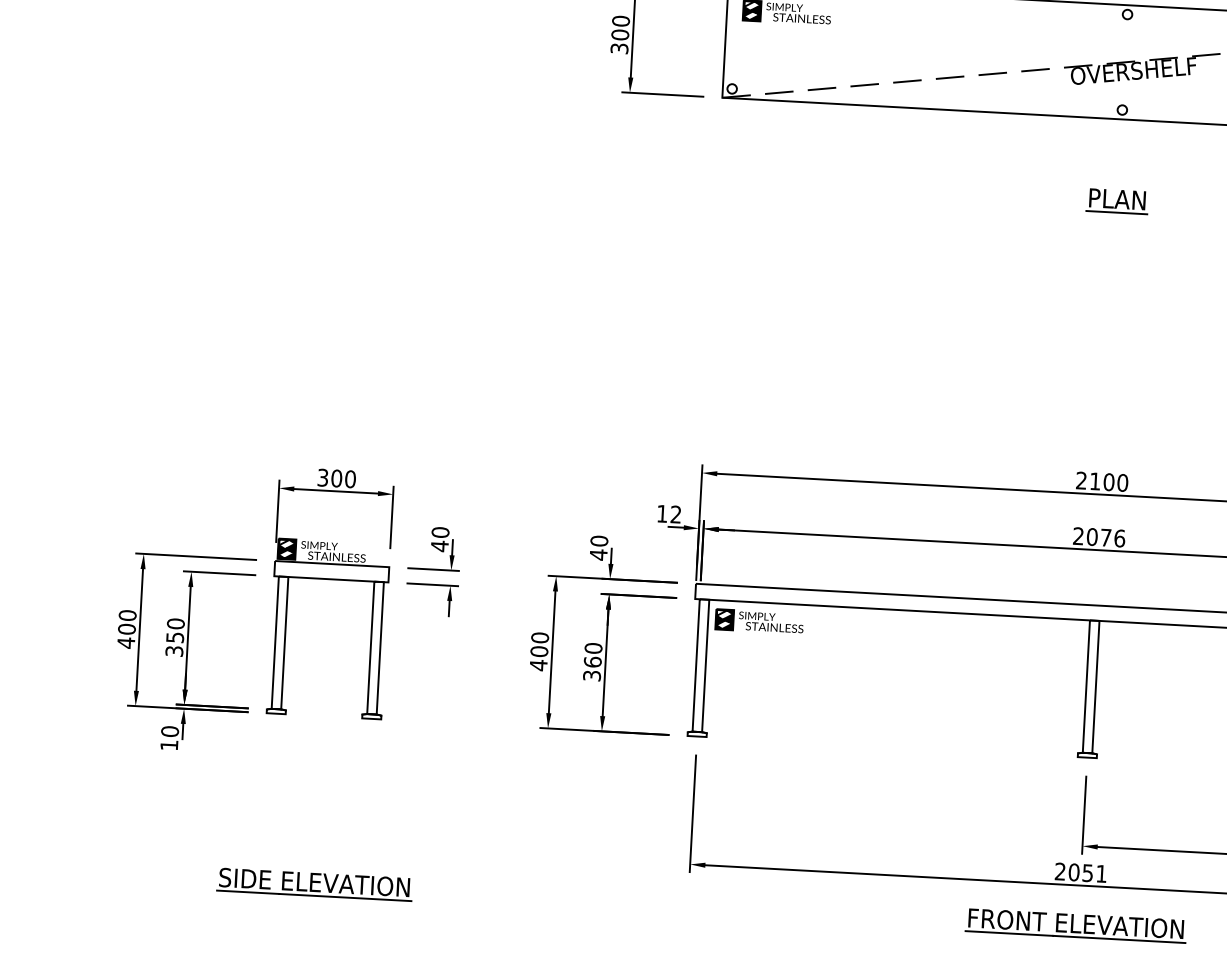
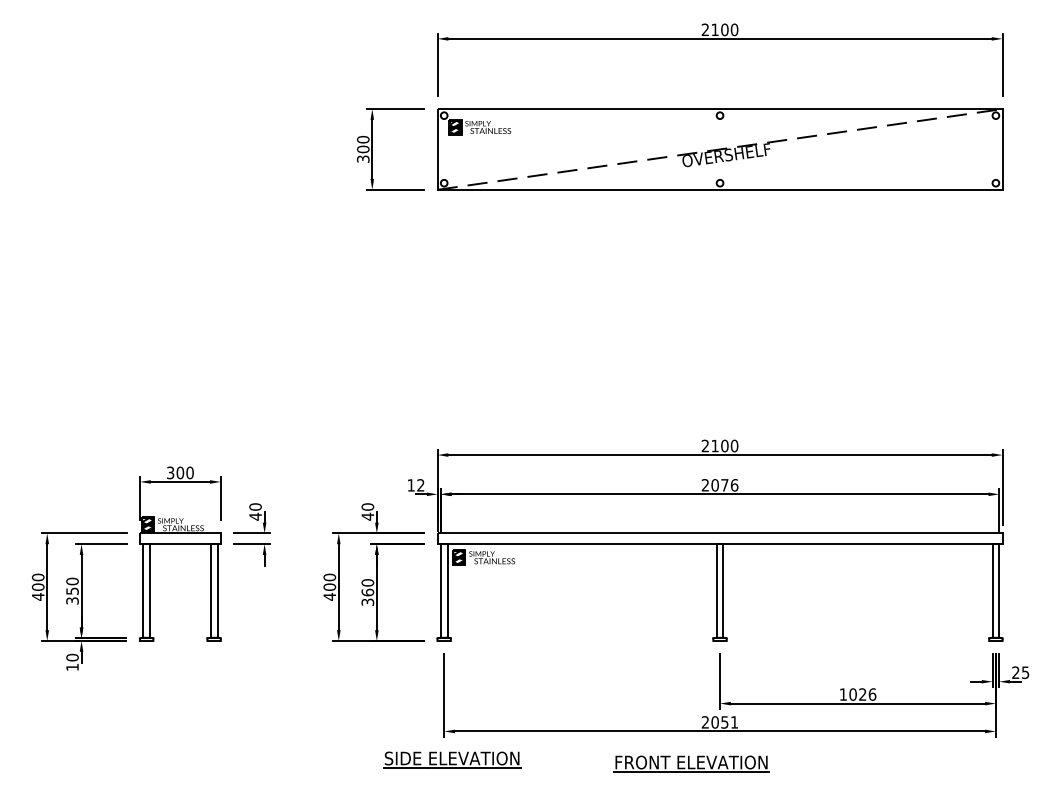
part: (1118, 201) -> (720, 247), removed
part: (315, 883) -> (452, 759), moved
part: (1076, 925) -> (691, 763), moved

